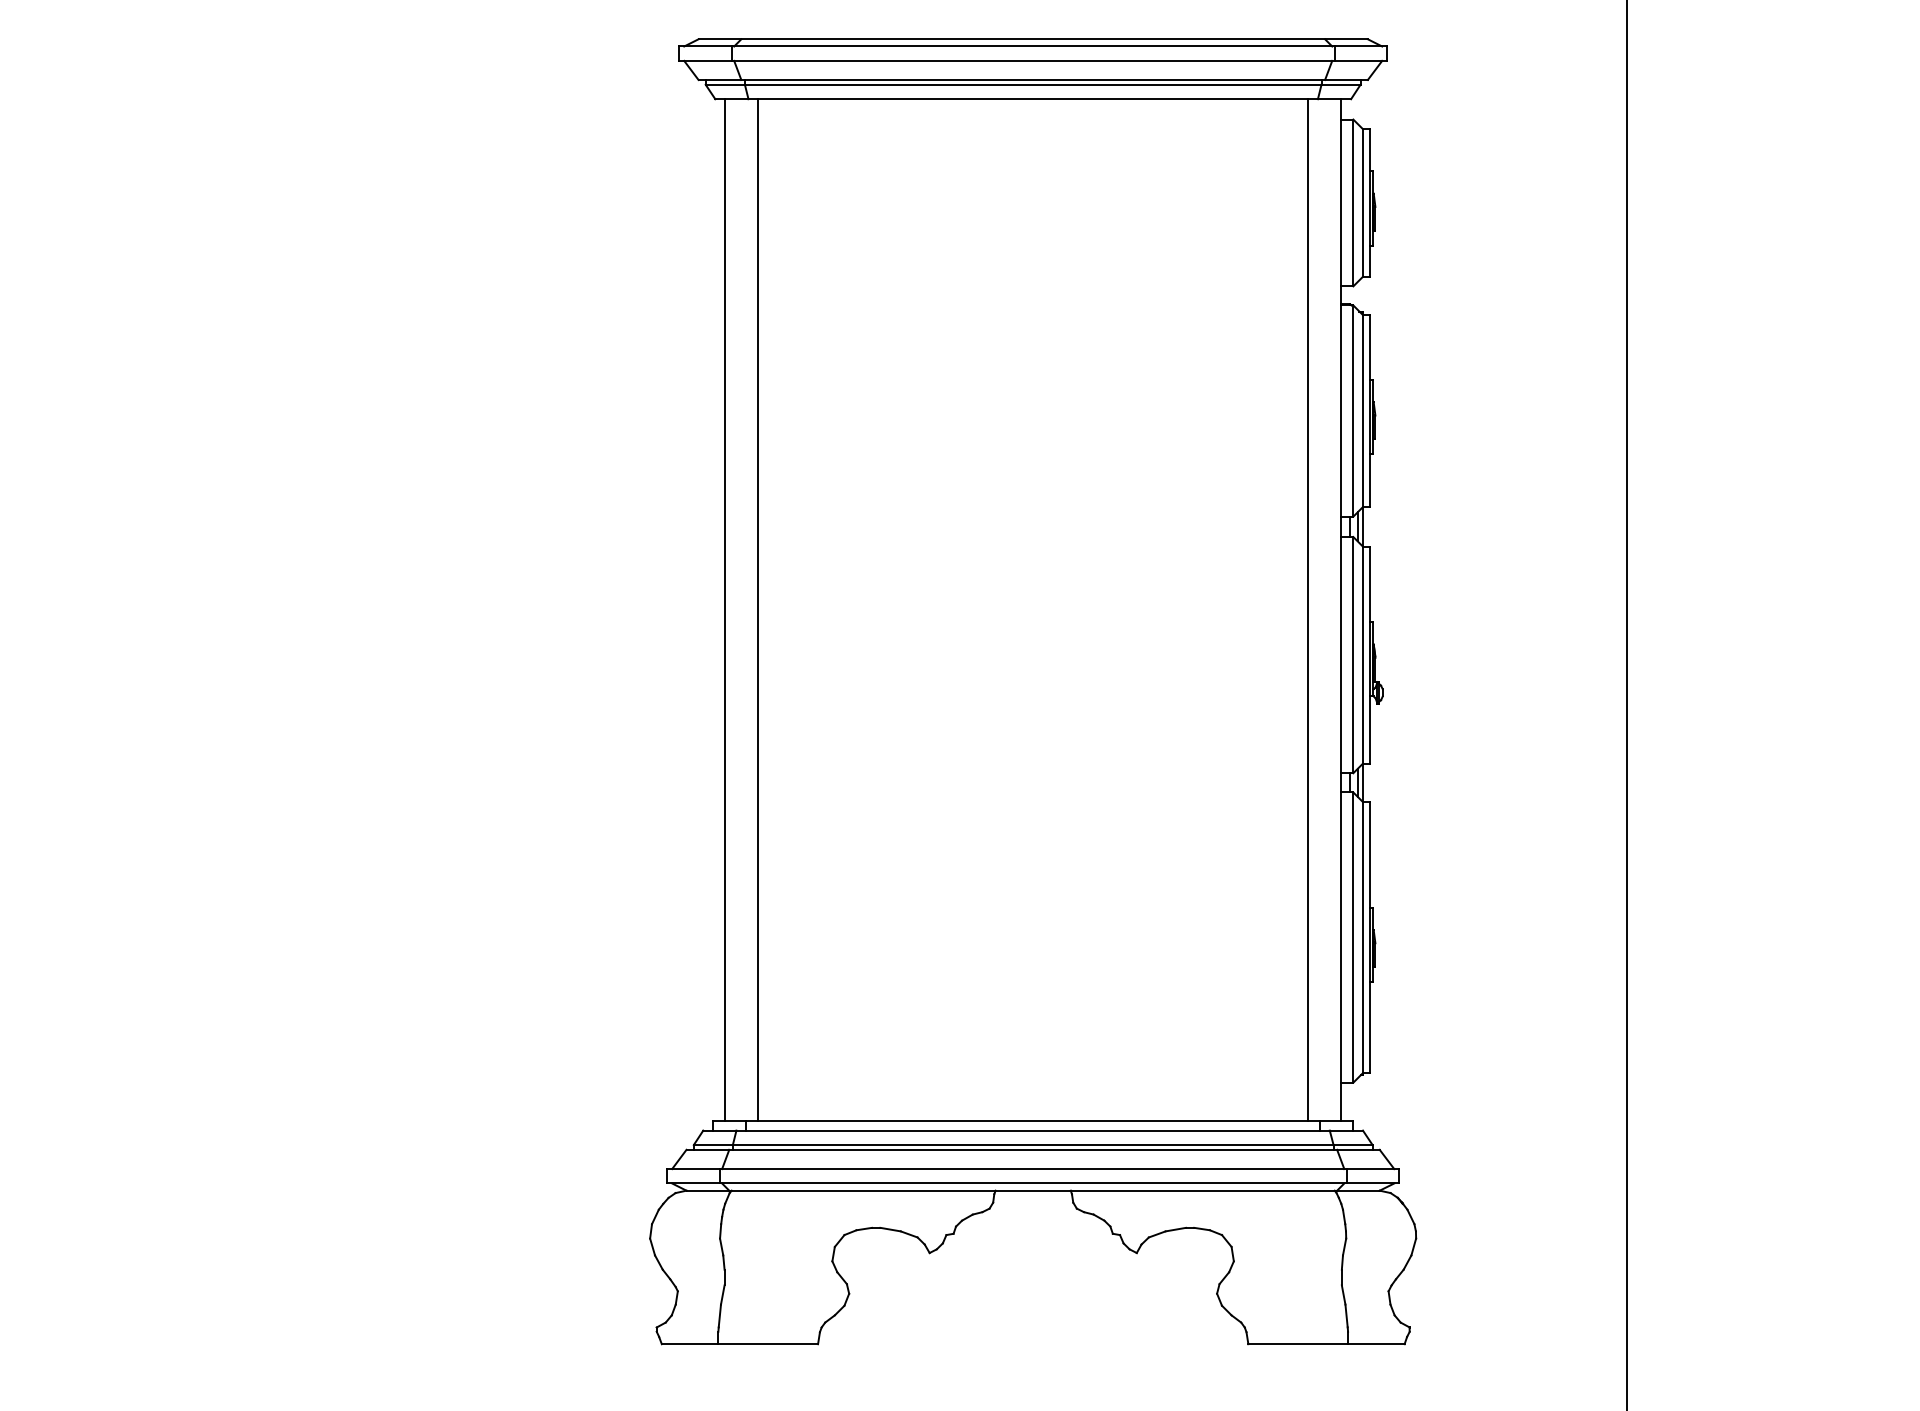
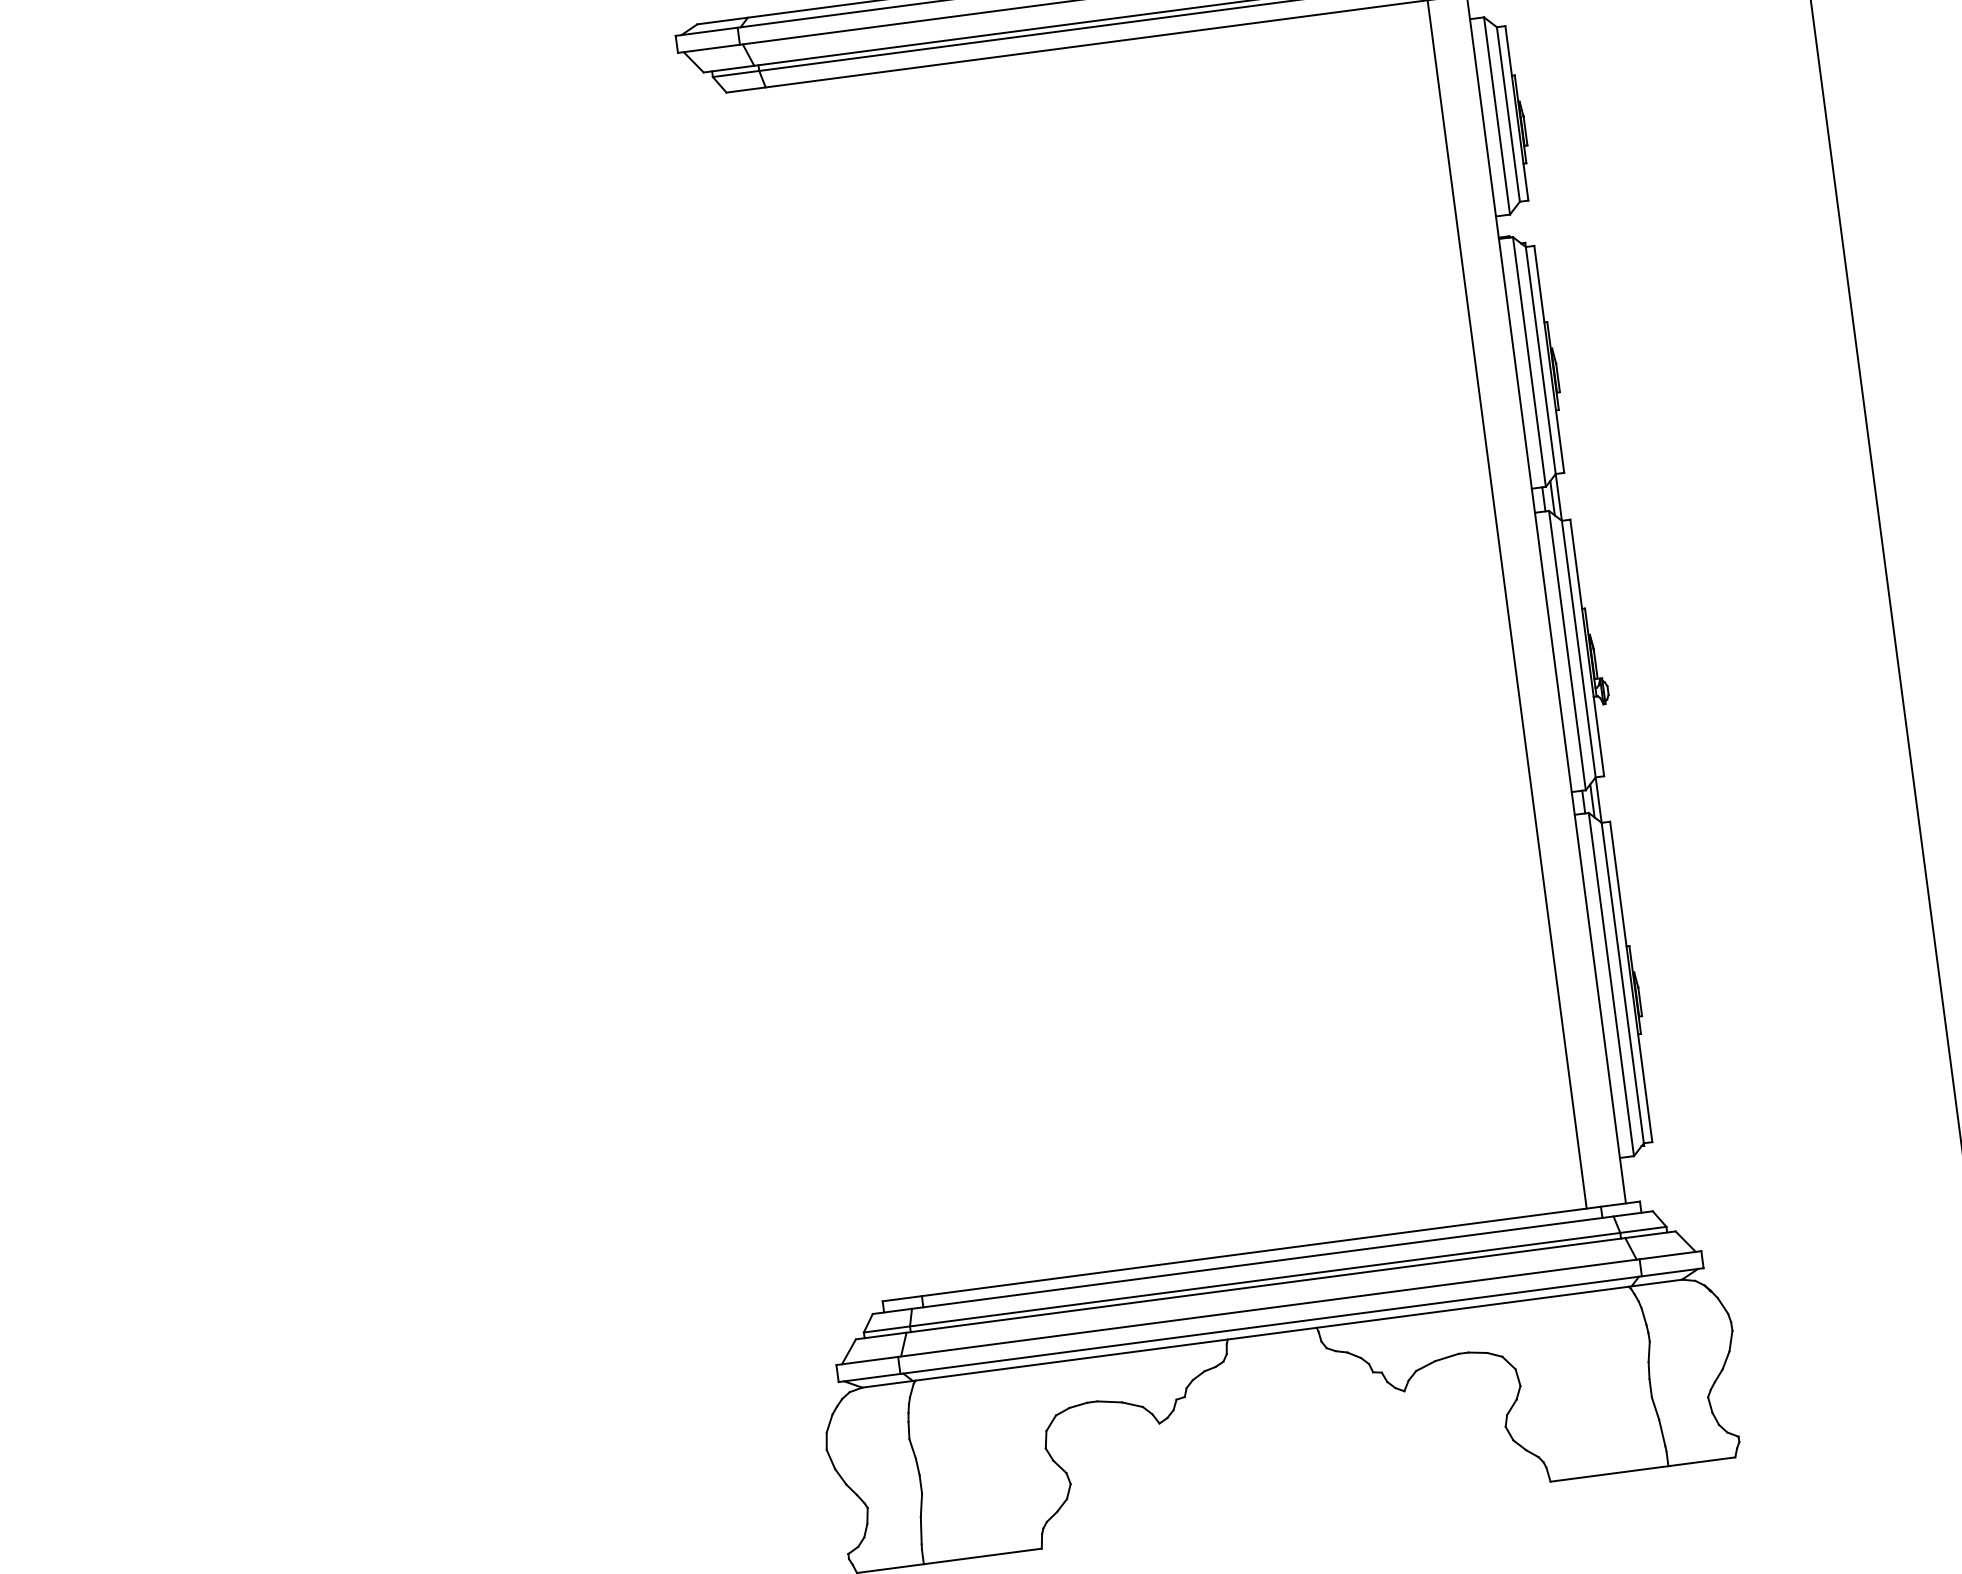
line: (724, 610) -> (816, 695), removed
line: (758, 610) -> (857, 690), removed

